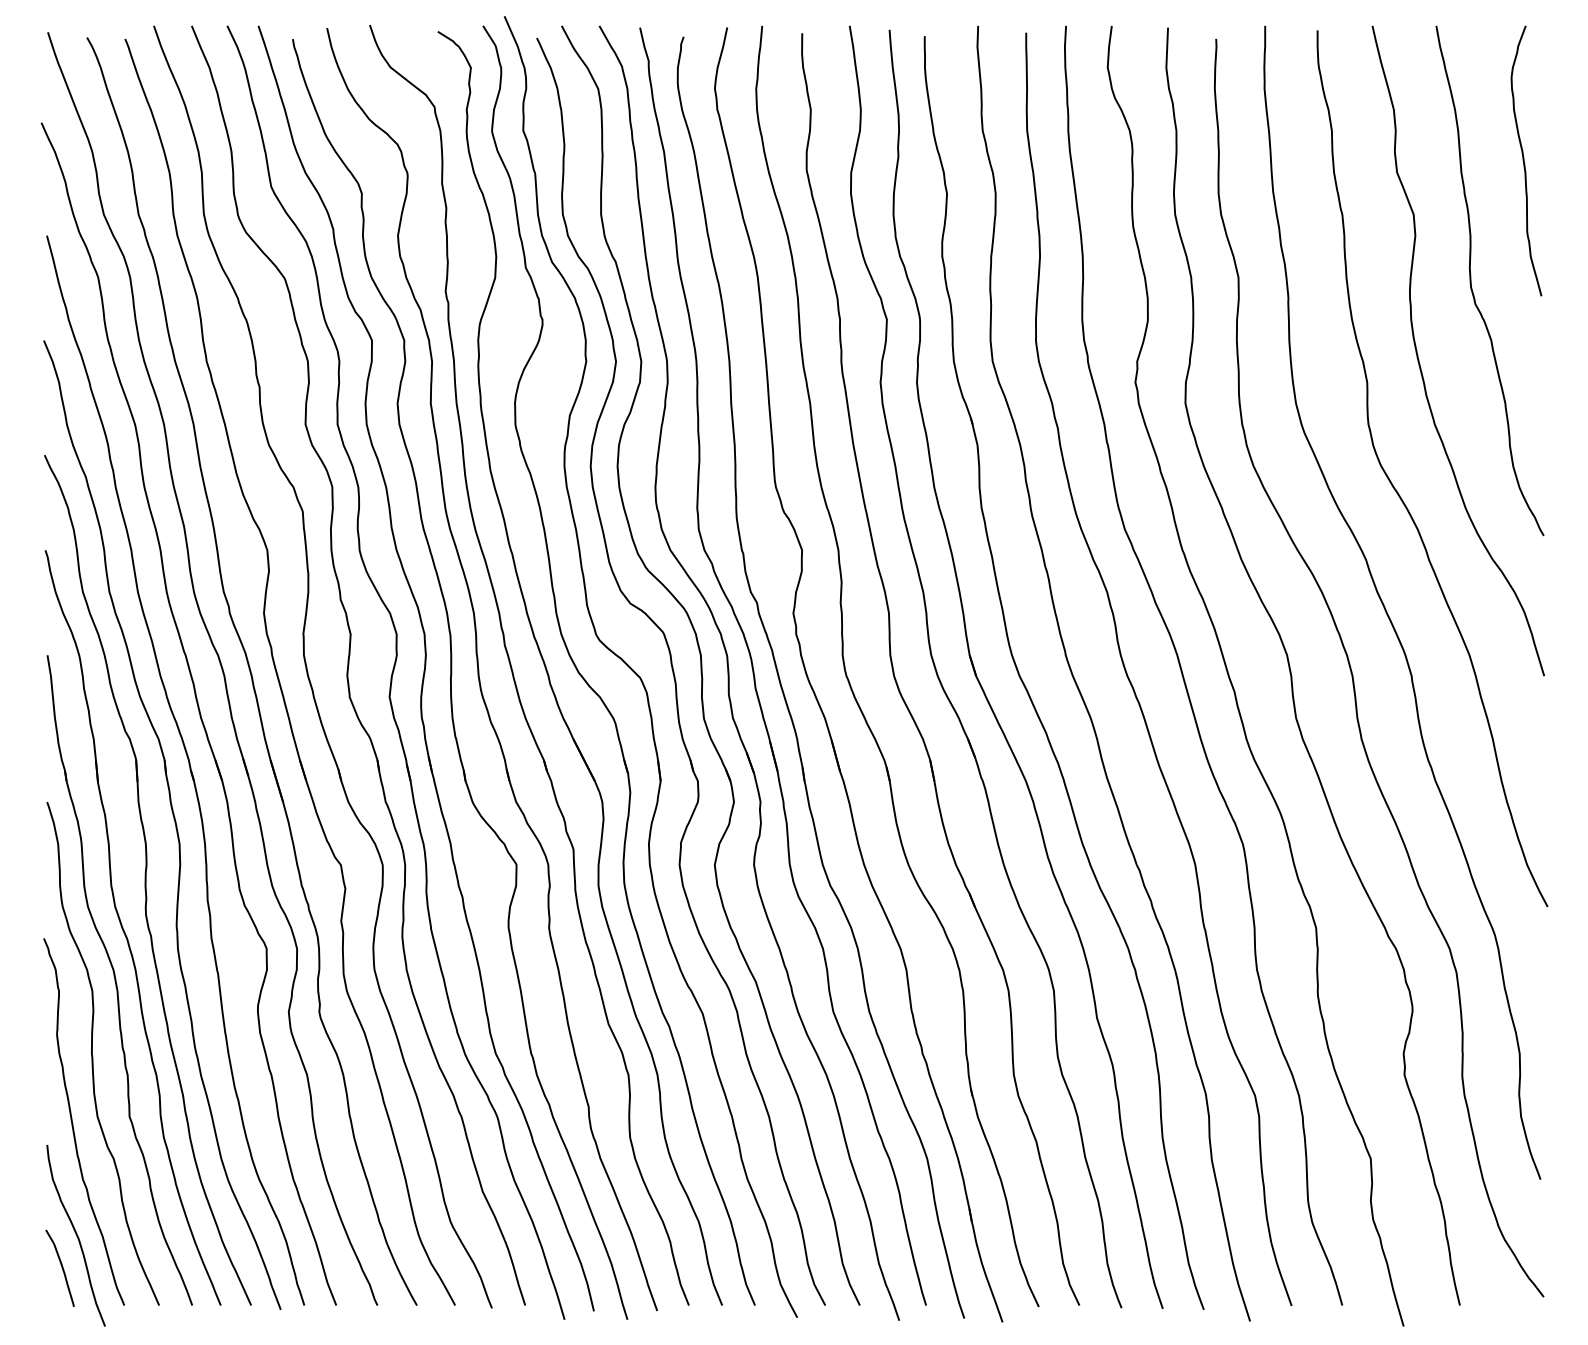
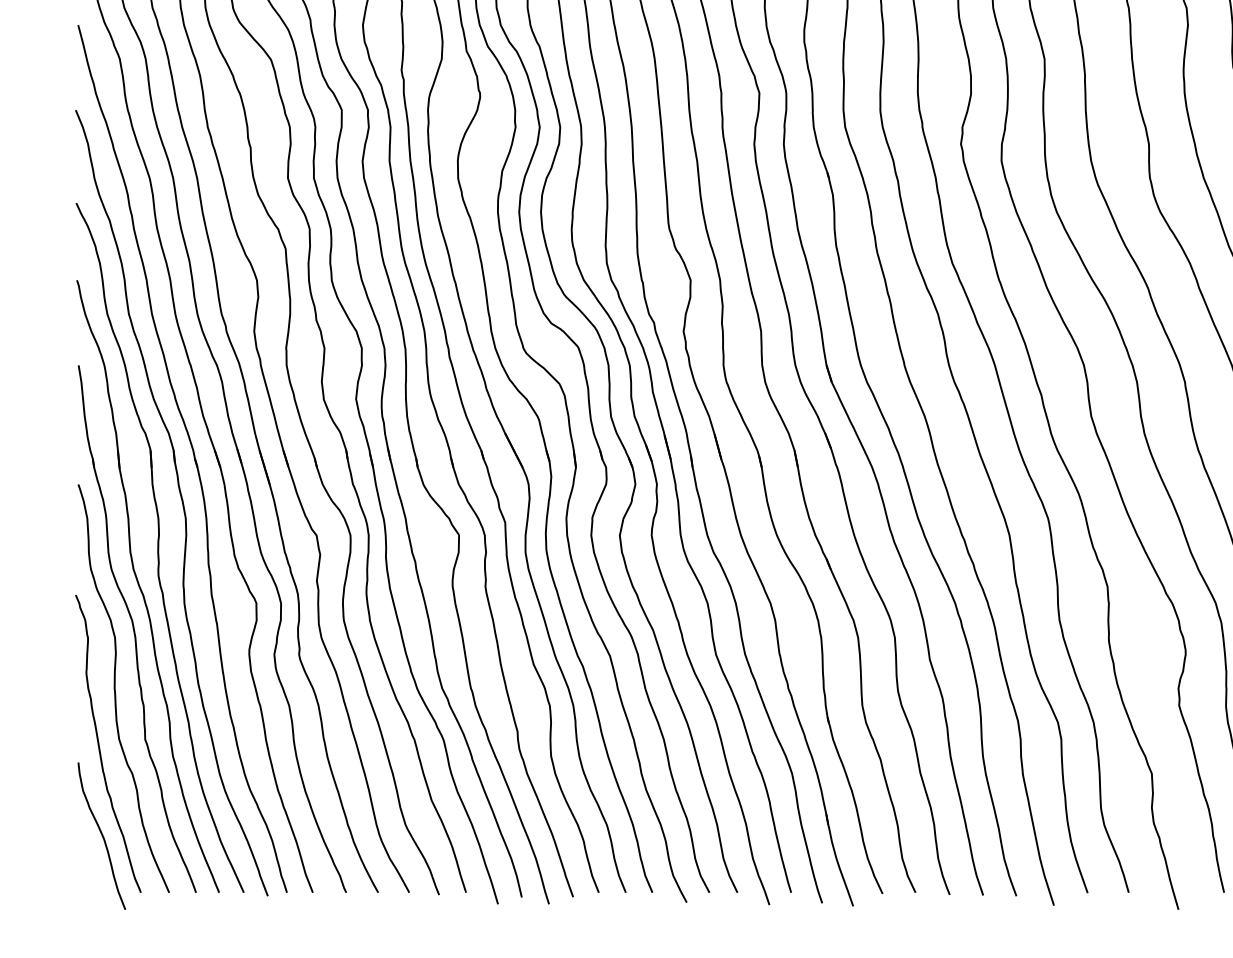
curve: (61, 1267) -> (90, 861), removed

